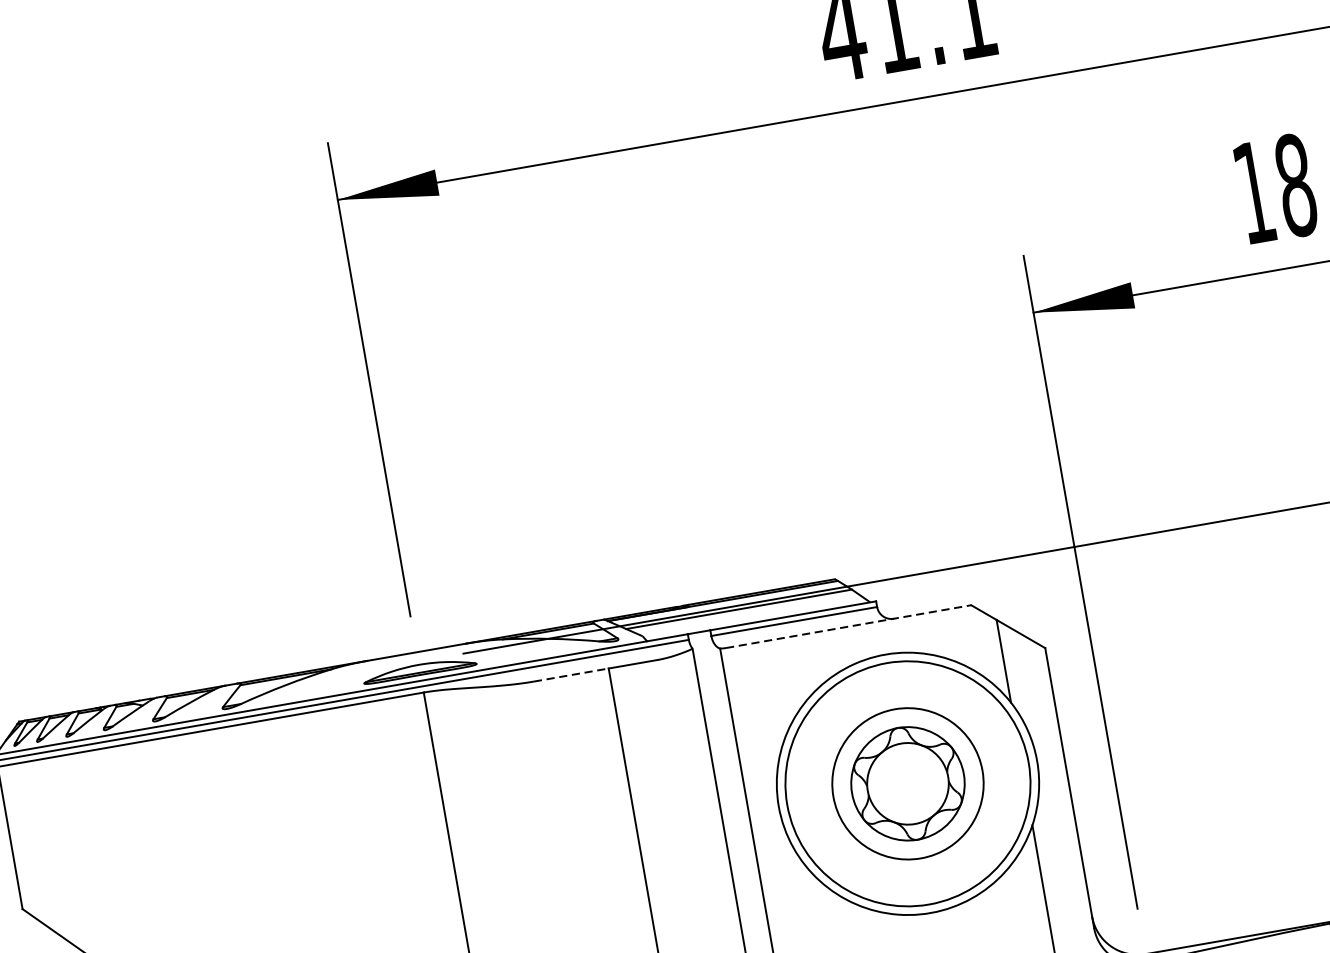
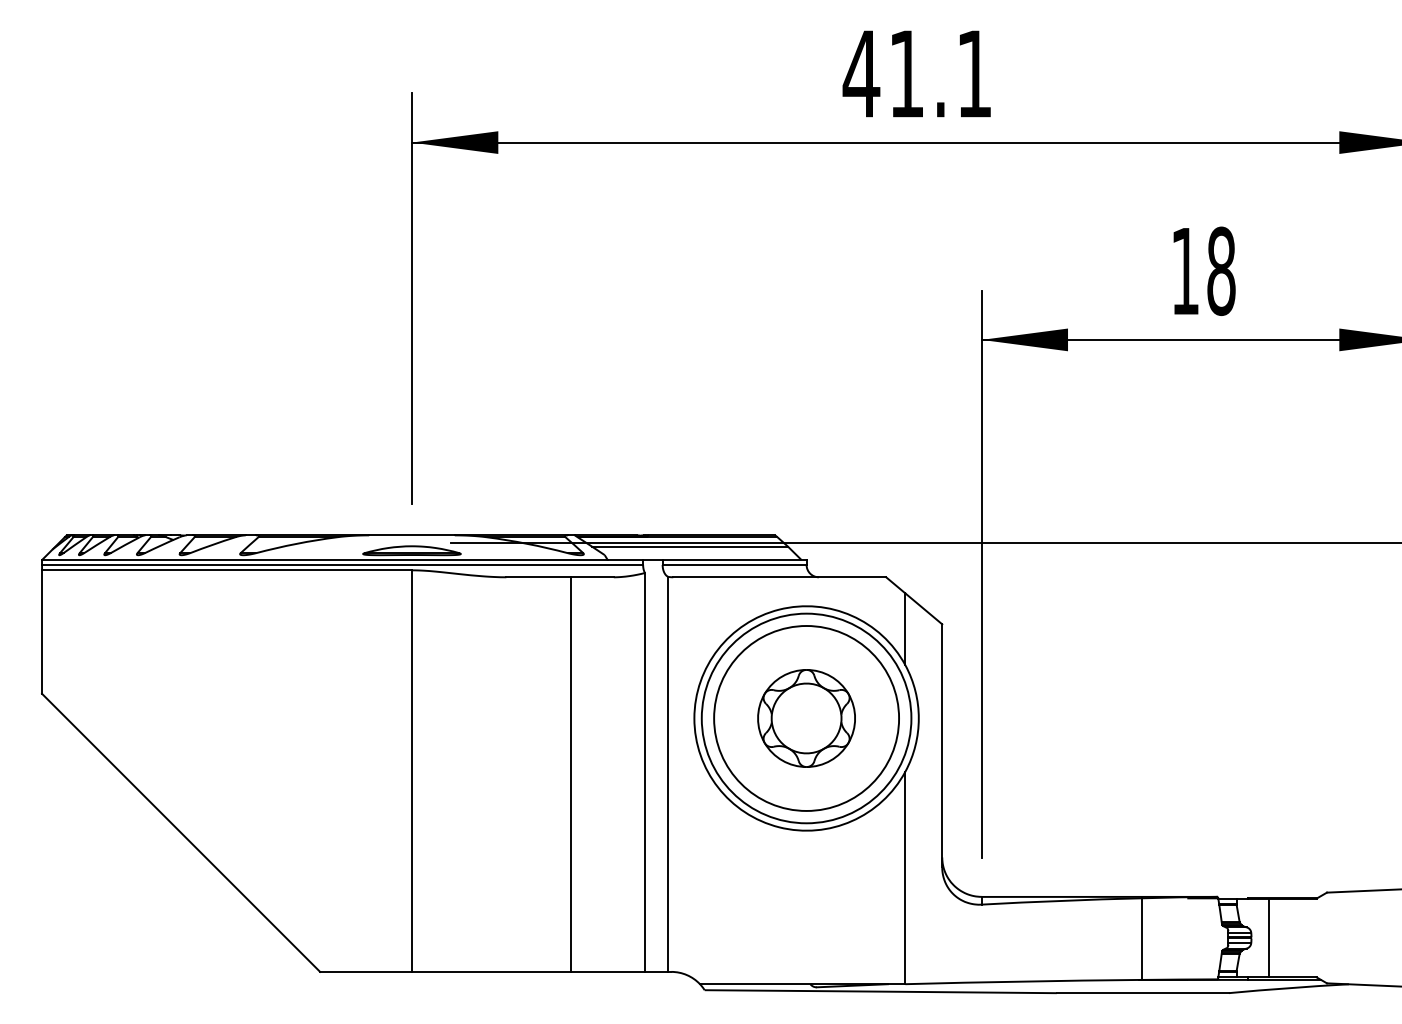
line: (849, 626) -> (780, 577), dashed -> solid
line: (572, 675) -> (539, 577), dashed -> solid
circle: (907, 783) -> (806, 718), size x1.43

